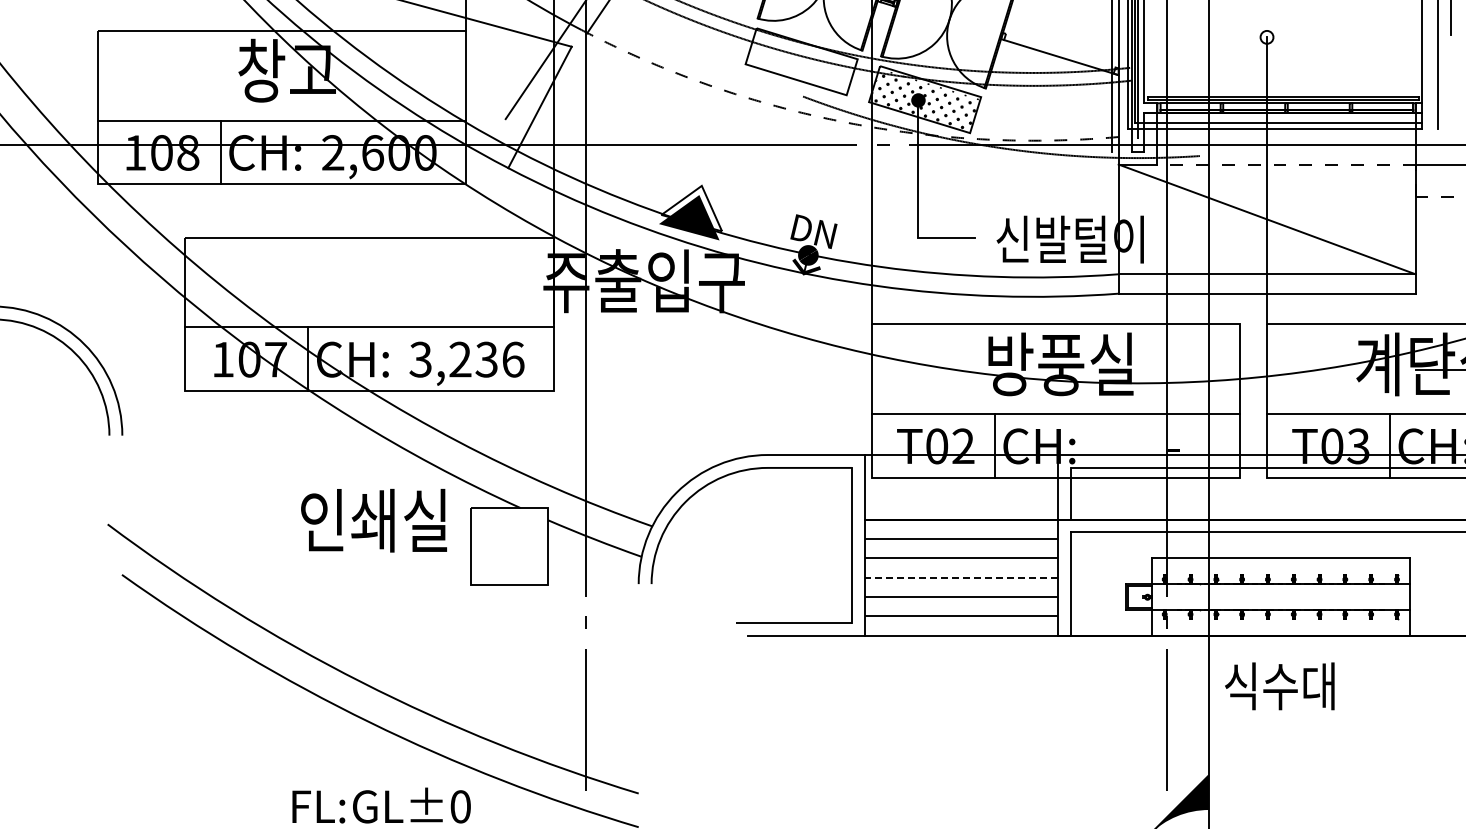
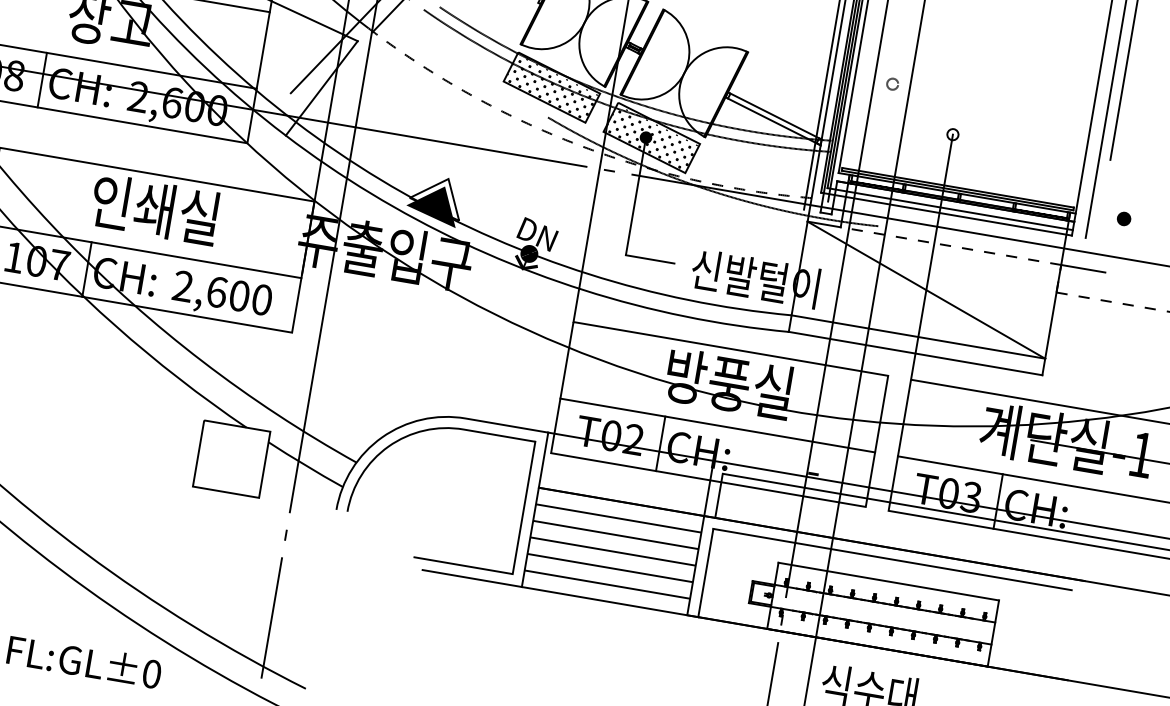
line: (1062, 50) -> (776, 116), added
hatch: (801, 62) -> (551, 88), added
text: (466, 359) -> (222, 292), 3,236 -> 2,600
text: (373, 520) -> (154, 209), moved
line: (961, 577) -> (613, 551), dashed -> solid

